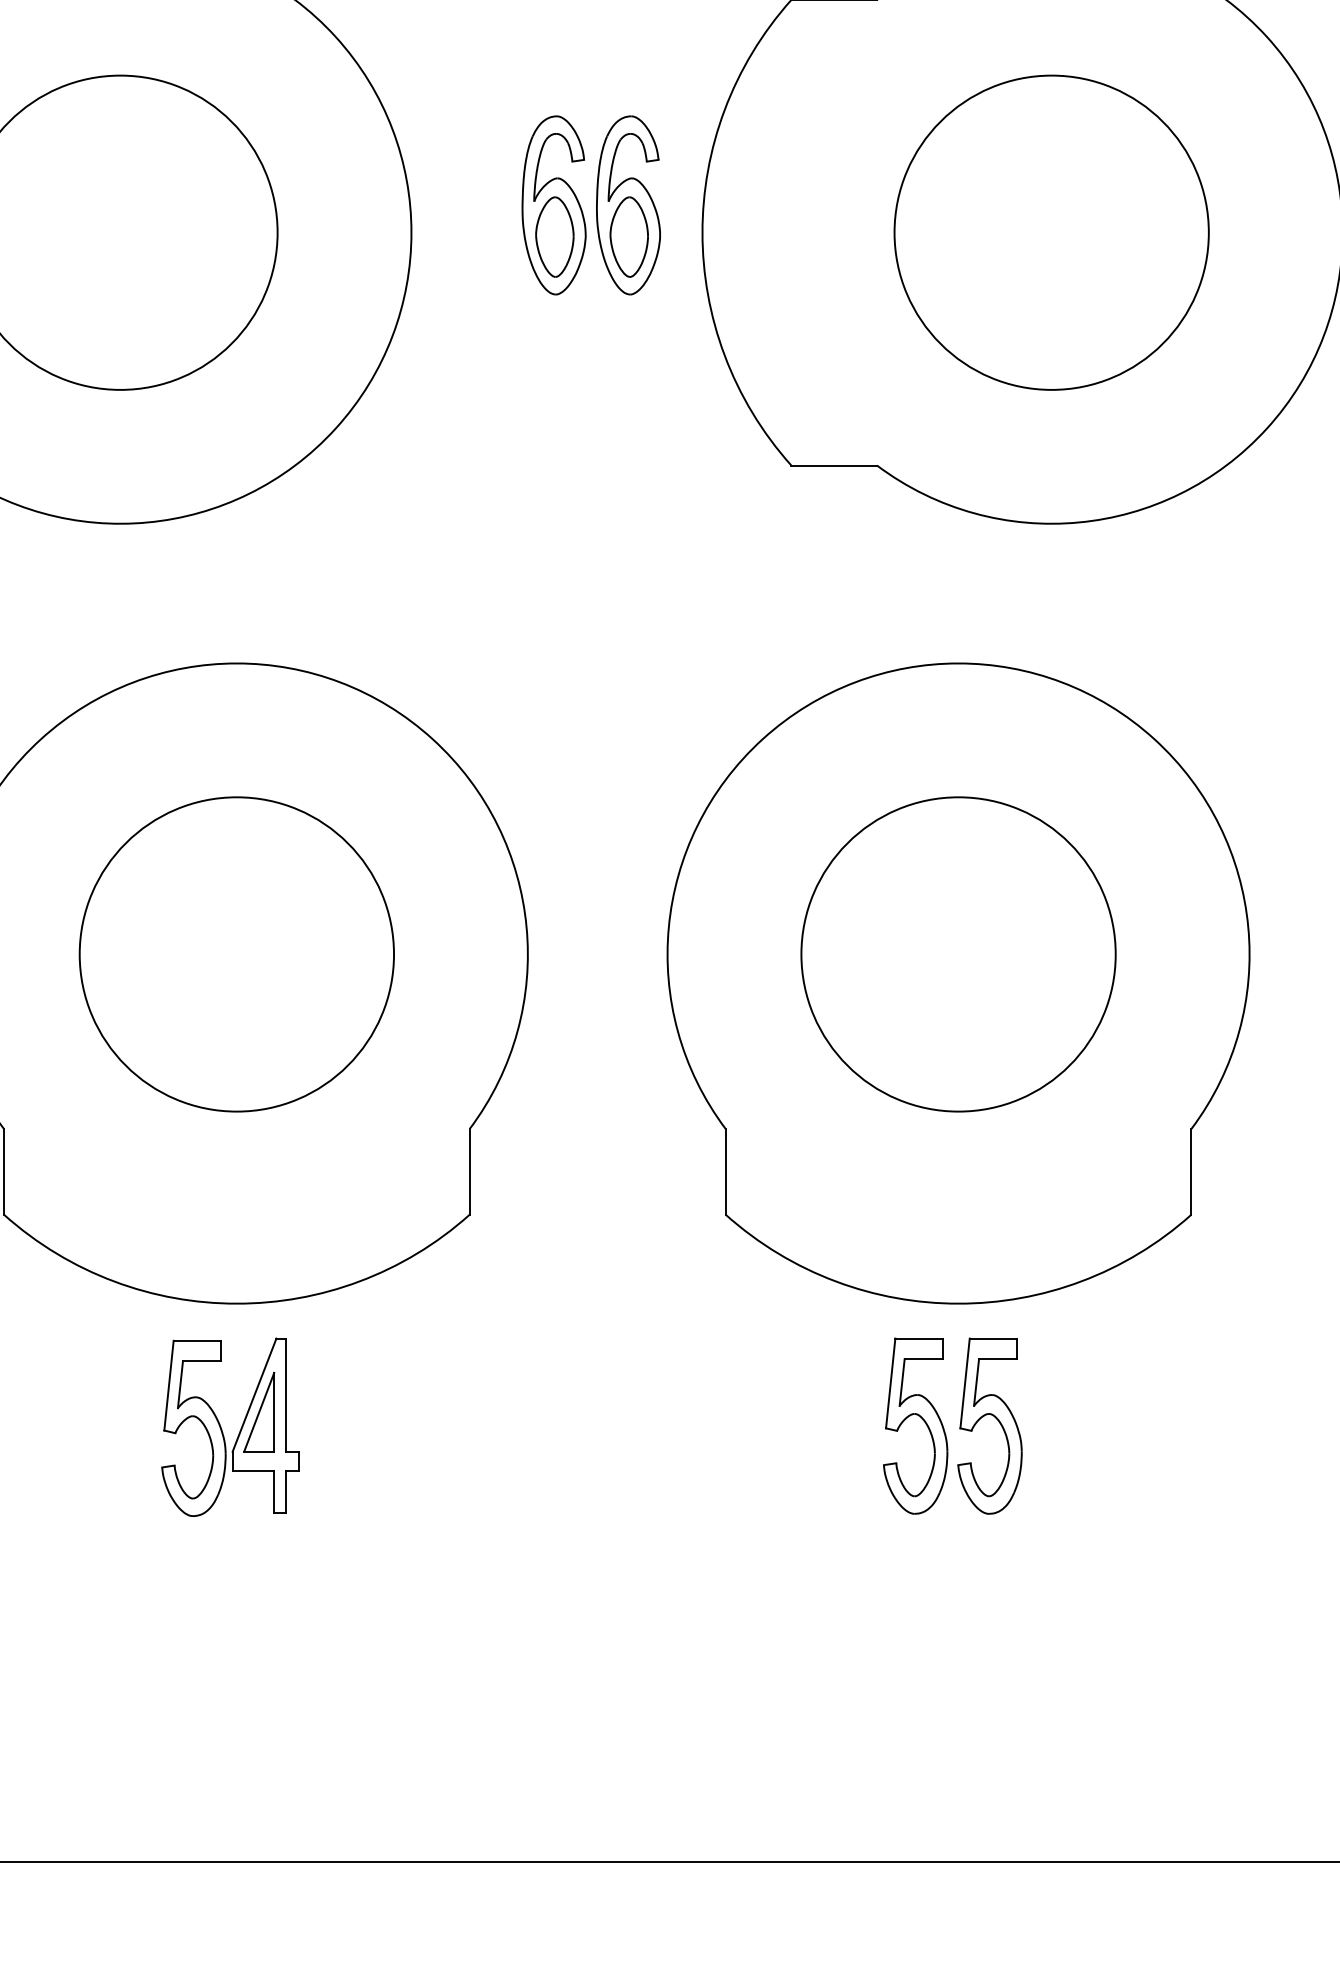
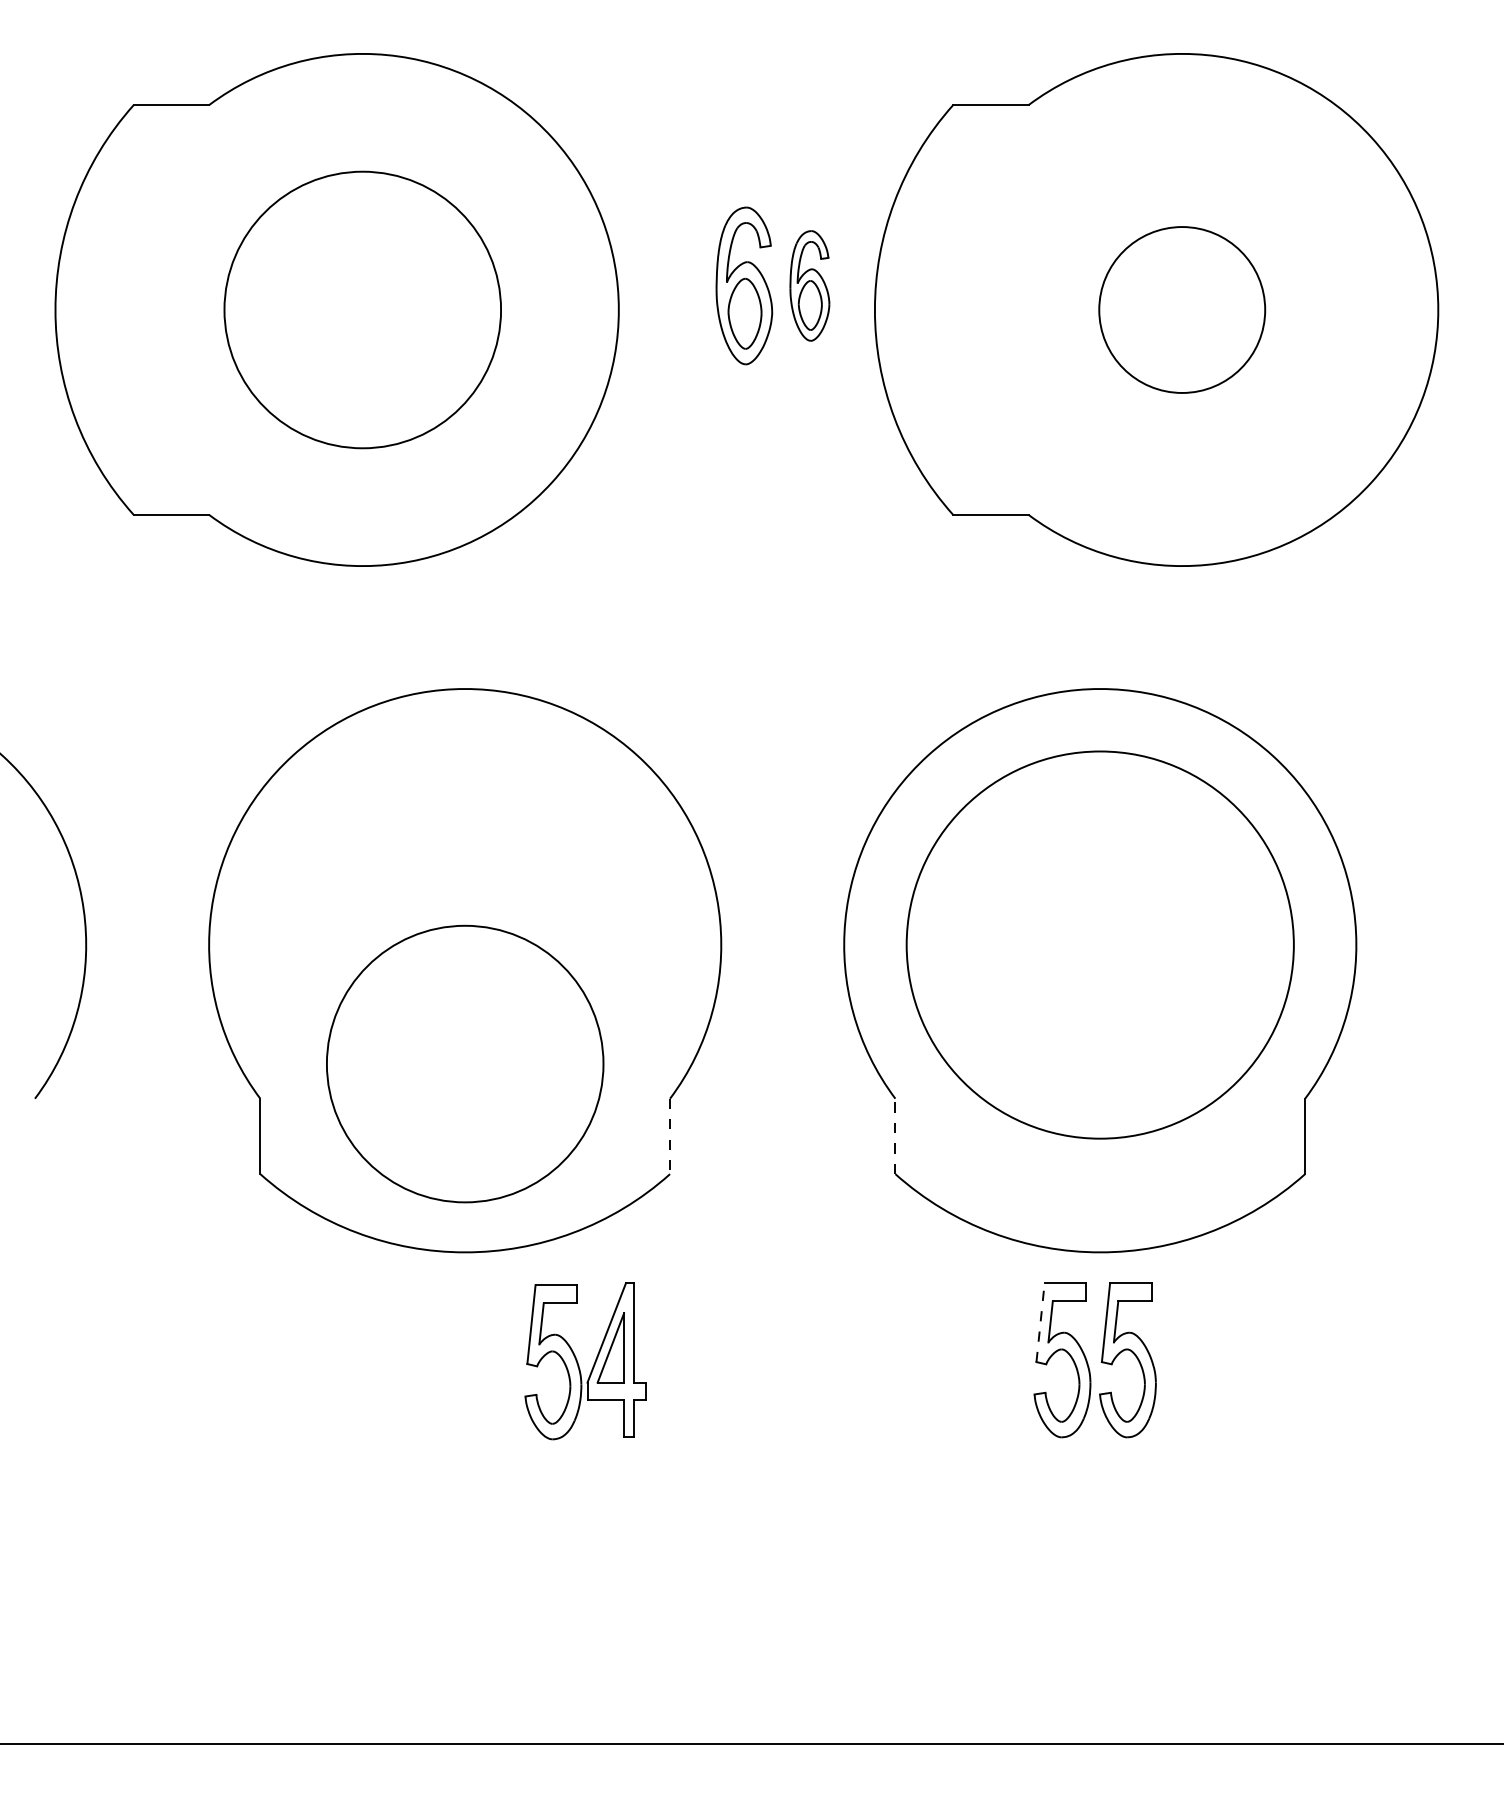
part: (628, 204) -> (809, 285), size x0.7
circle: (1050, 232) -> (1181, 309), size x0.6
circle: (237, 953) -> (465, 1063), moved
circle: (958, 953) -> (1100, 944), size x1.4
line: (470, 1171) -> (670, 1136), solid -> dashed
line: (725, 1171) -> (895, 1136), solid -> dashed
line: (890, 1383) -> (1040, 1322), solid -> dashed
part: (222, 1428) -> (578, 1362), moved

